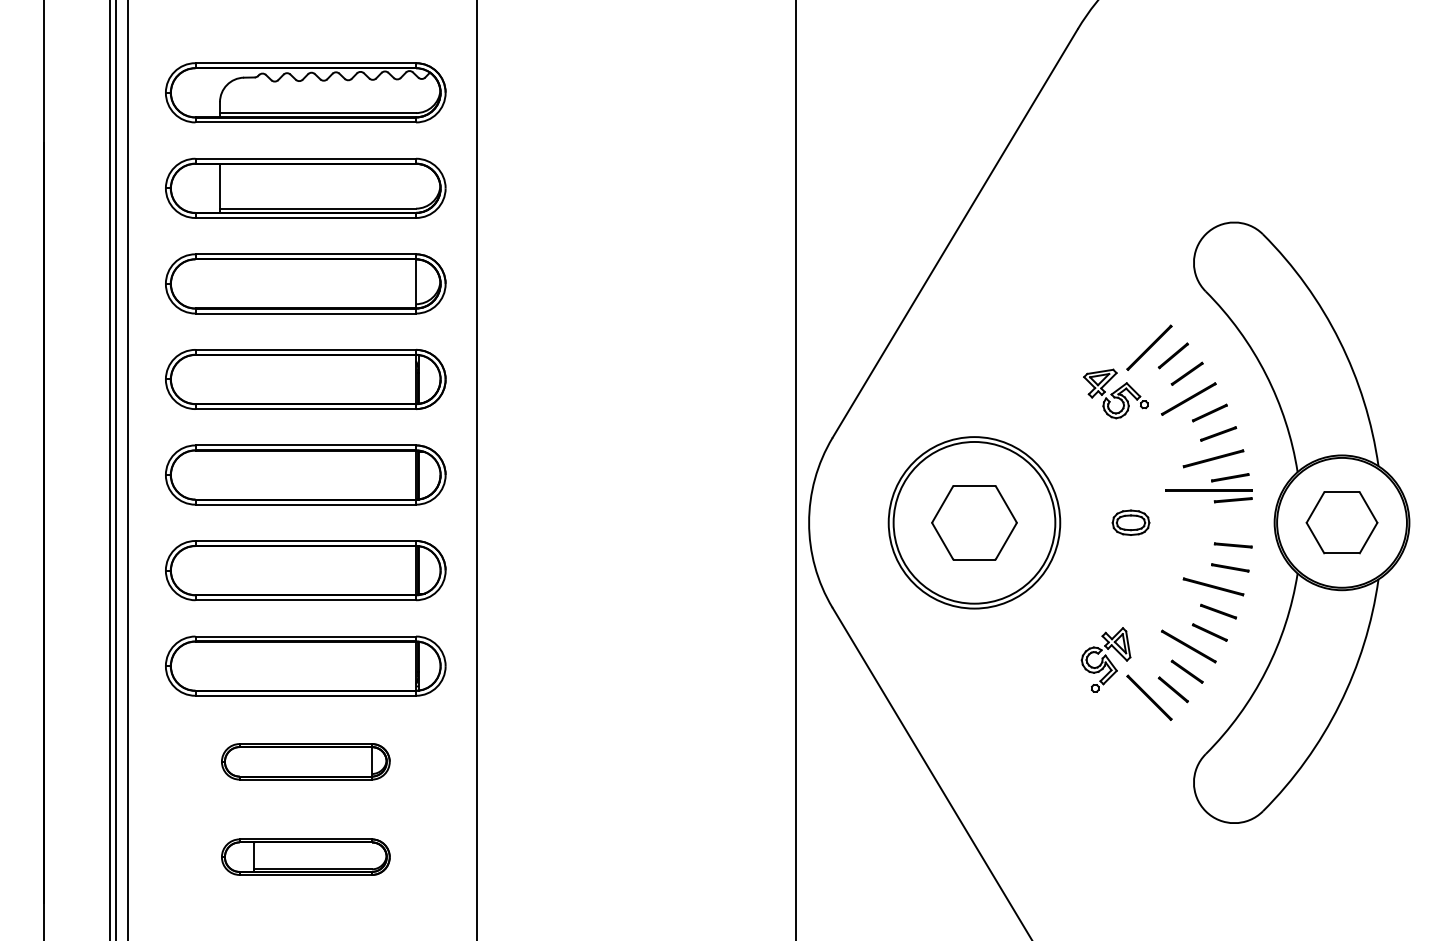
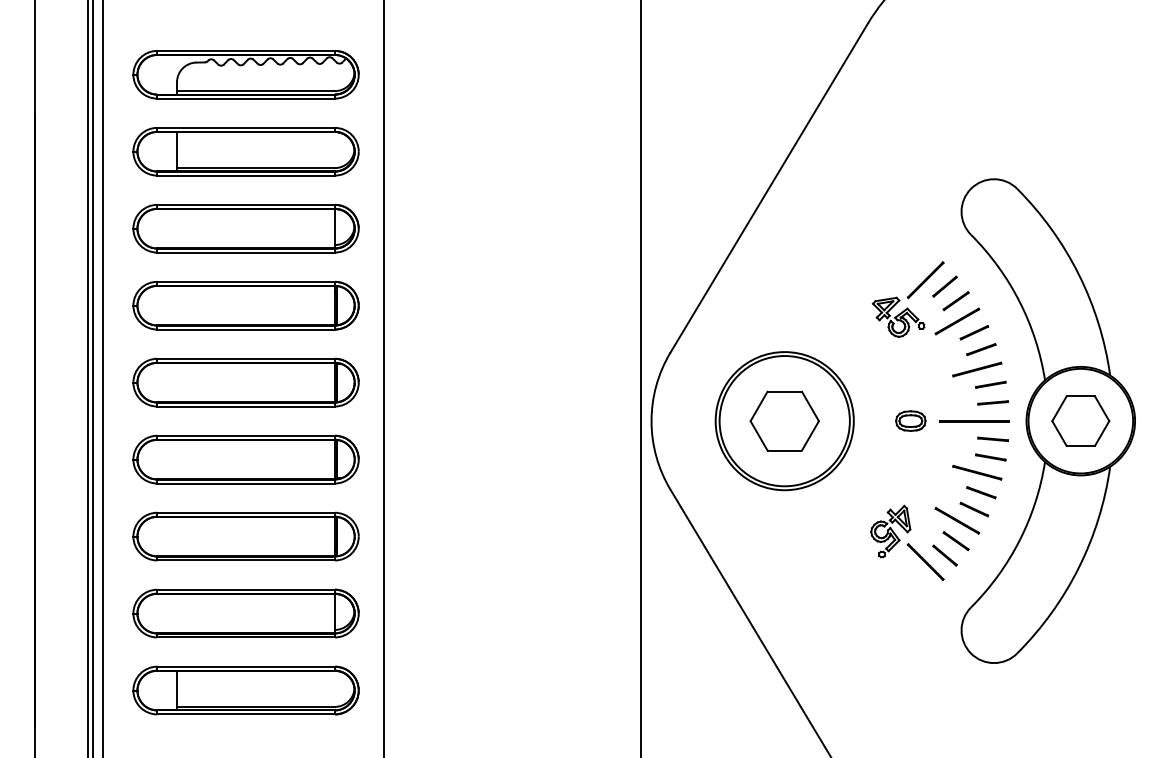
line: (1208, 490) -> (974, 420), moved
part: (305, 761) -> (245, 613), size x1.67
part: (305, 856) -> (245, 689), size x1.67

